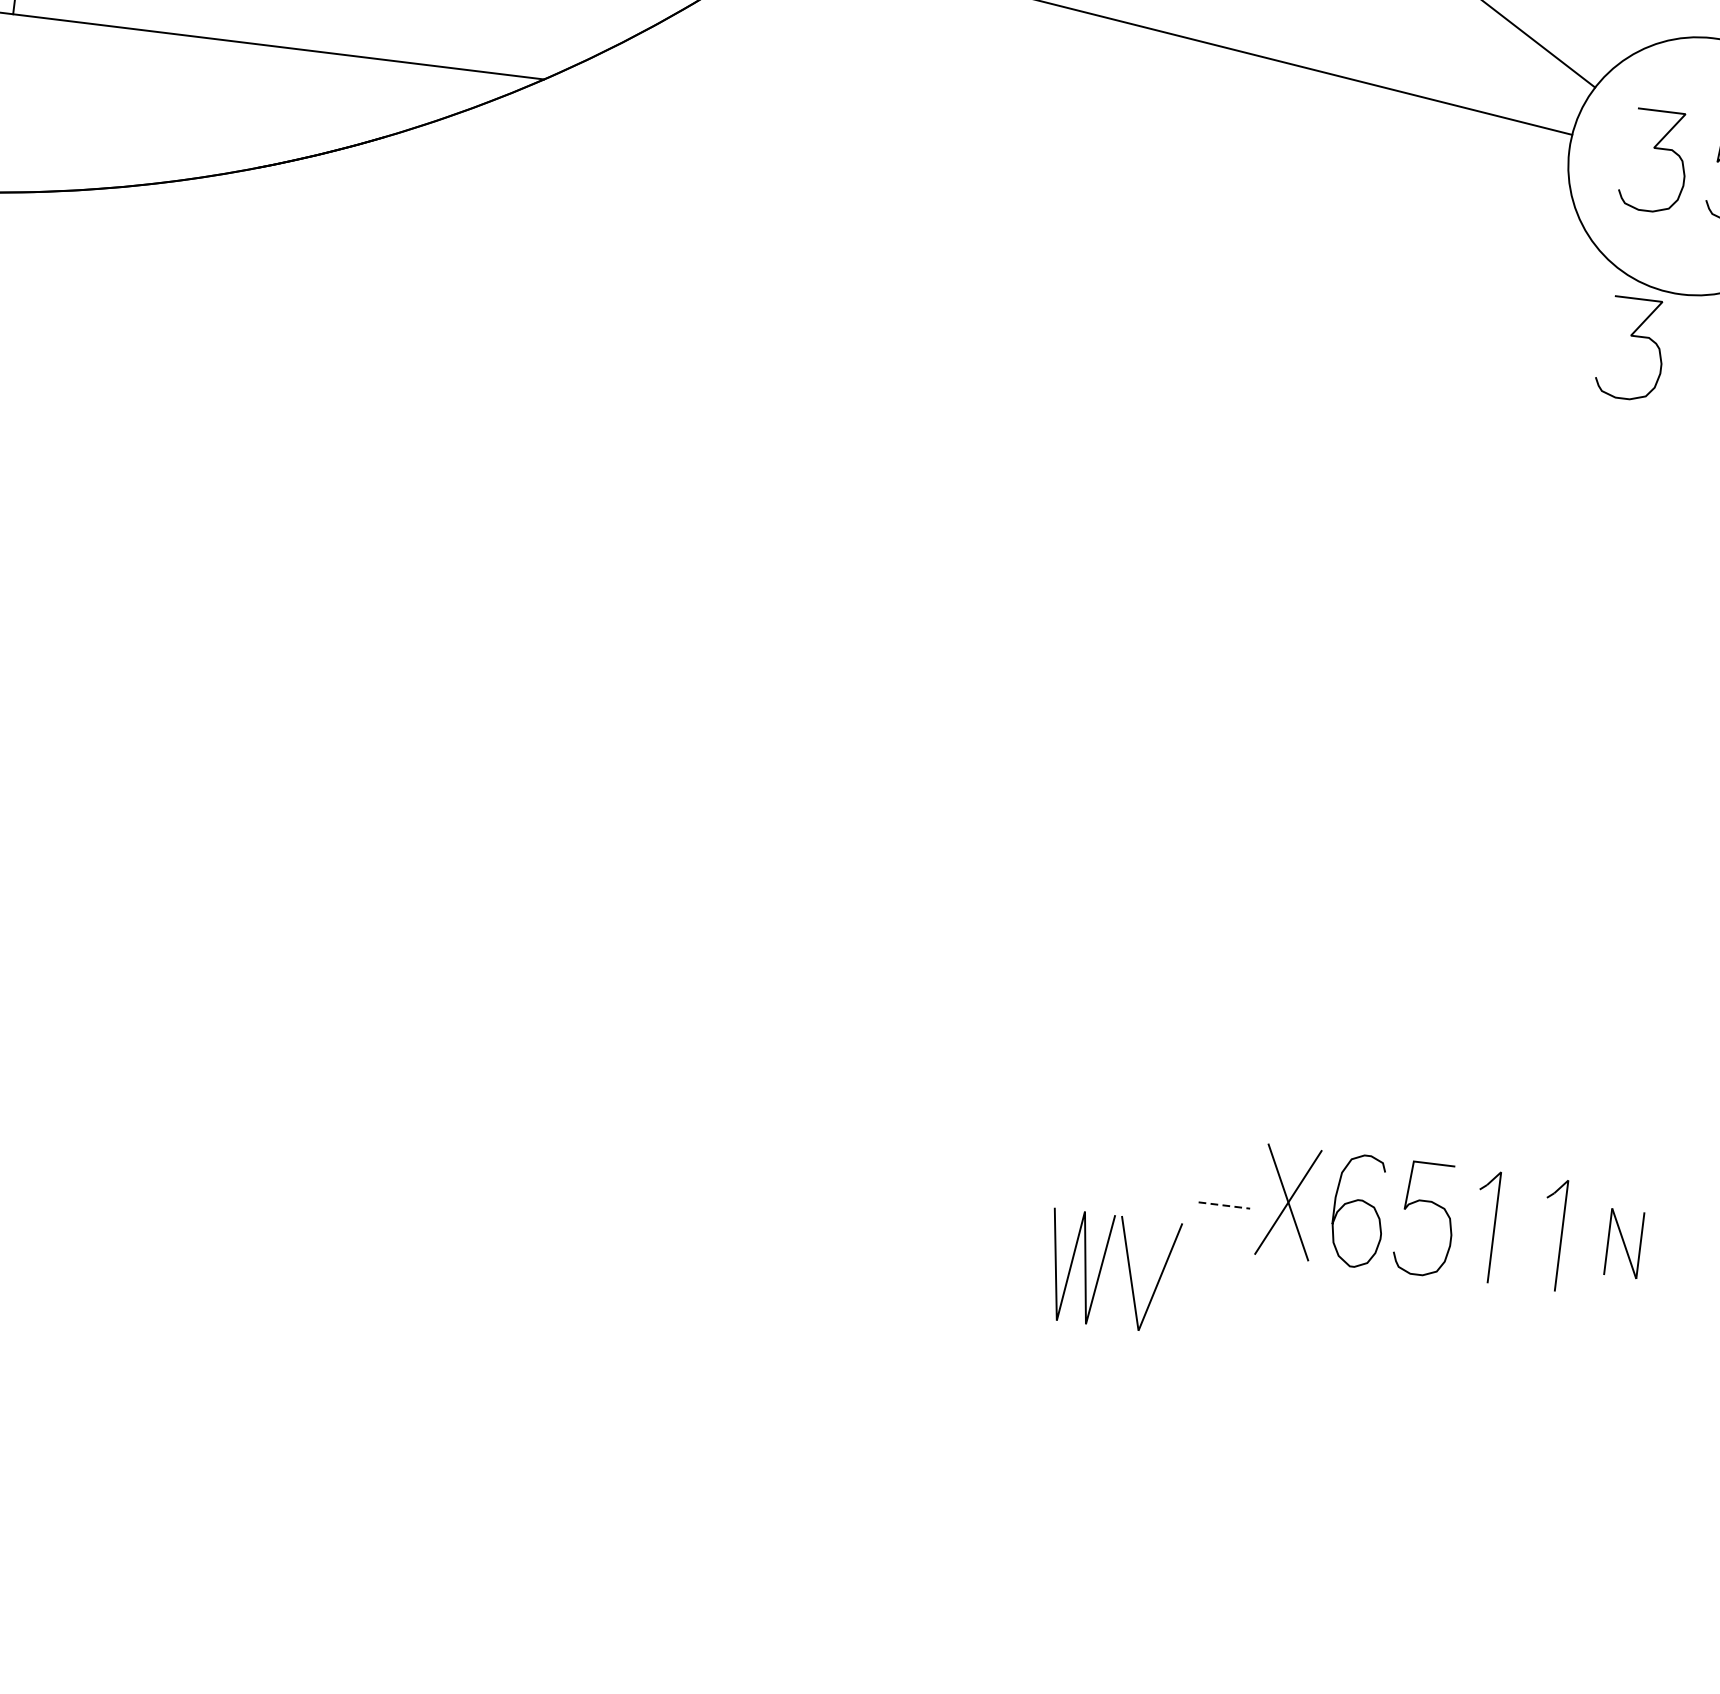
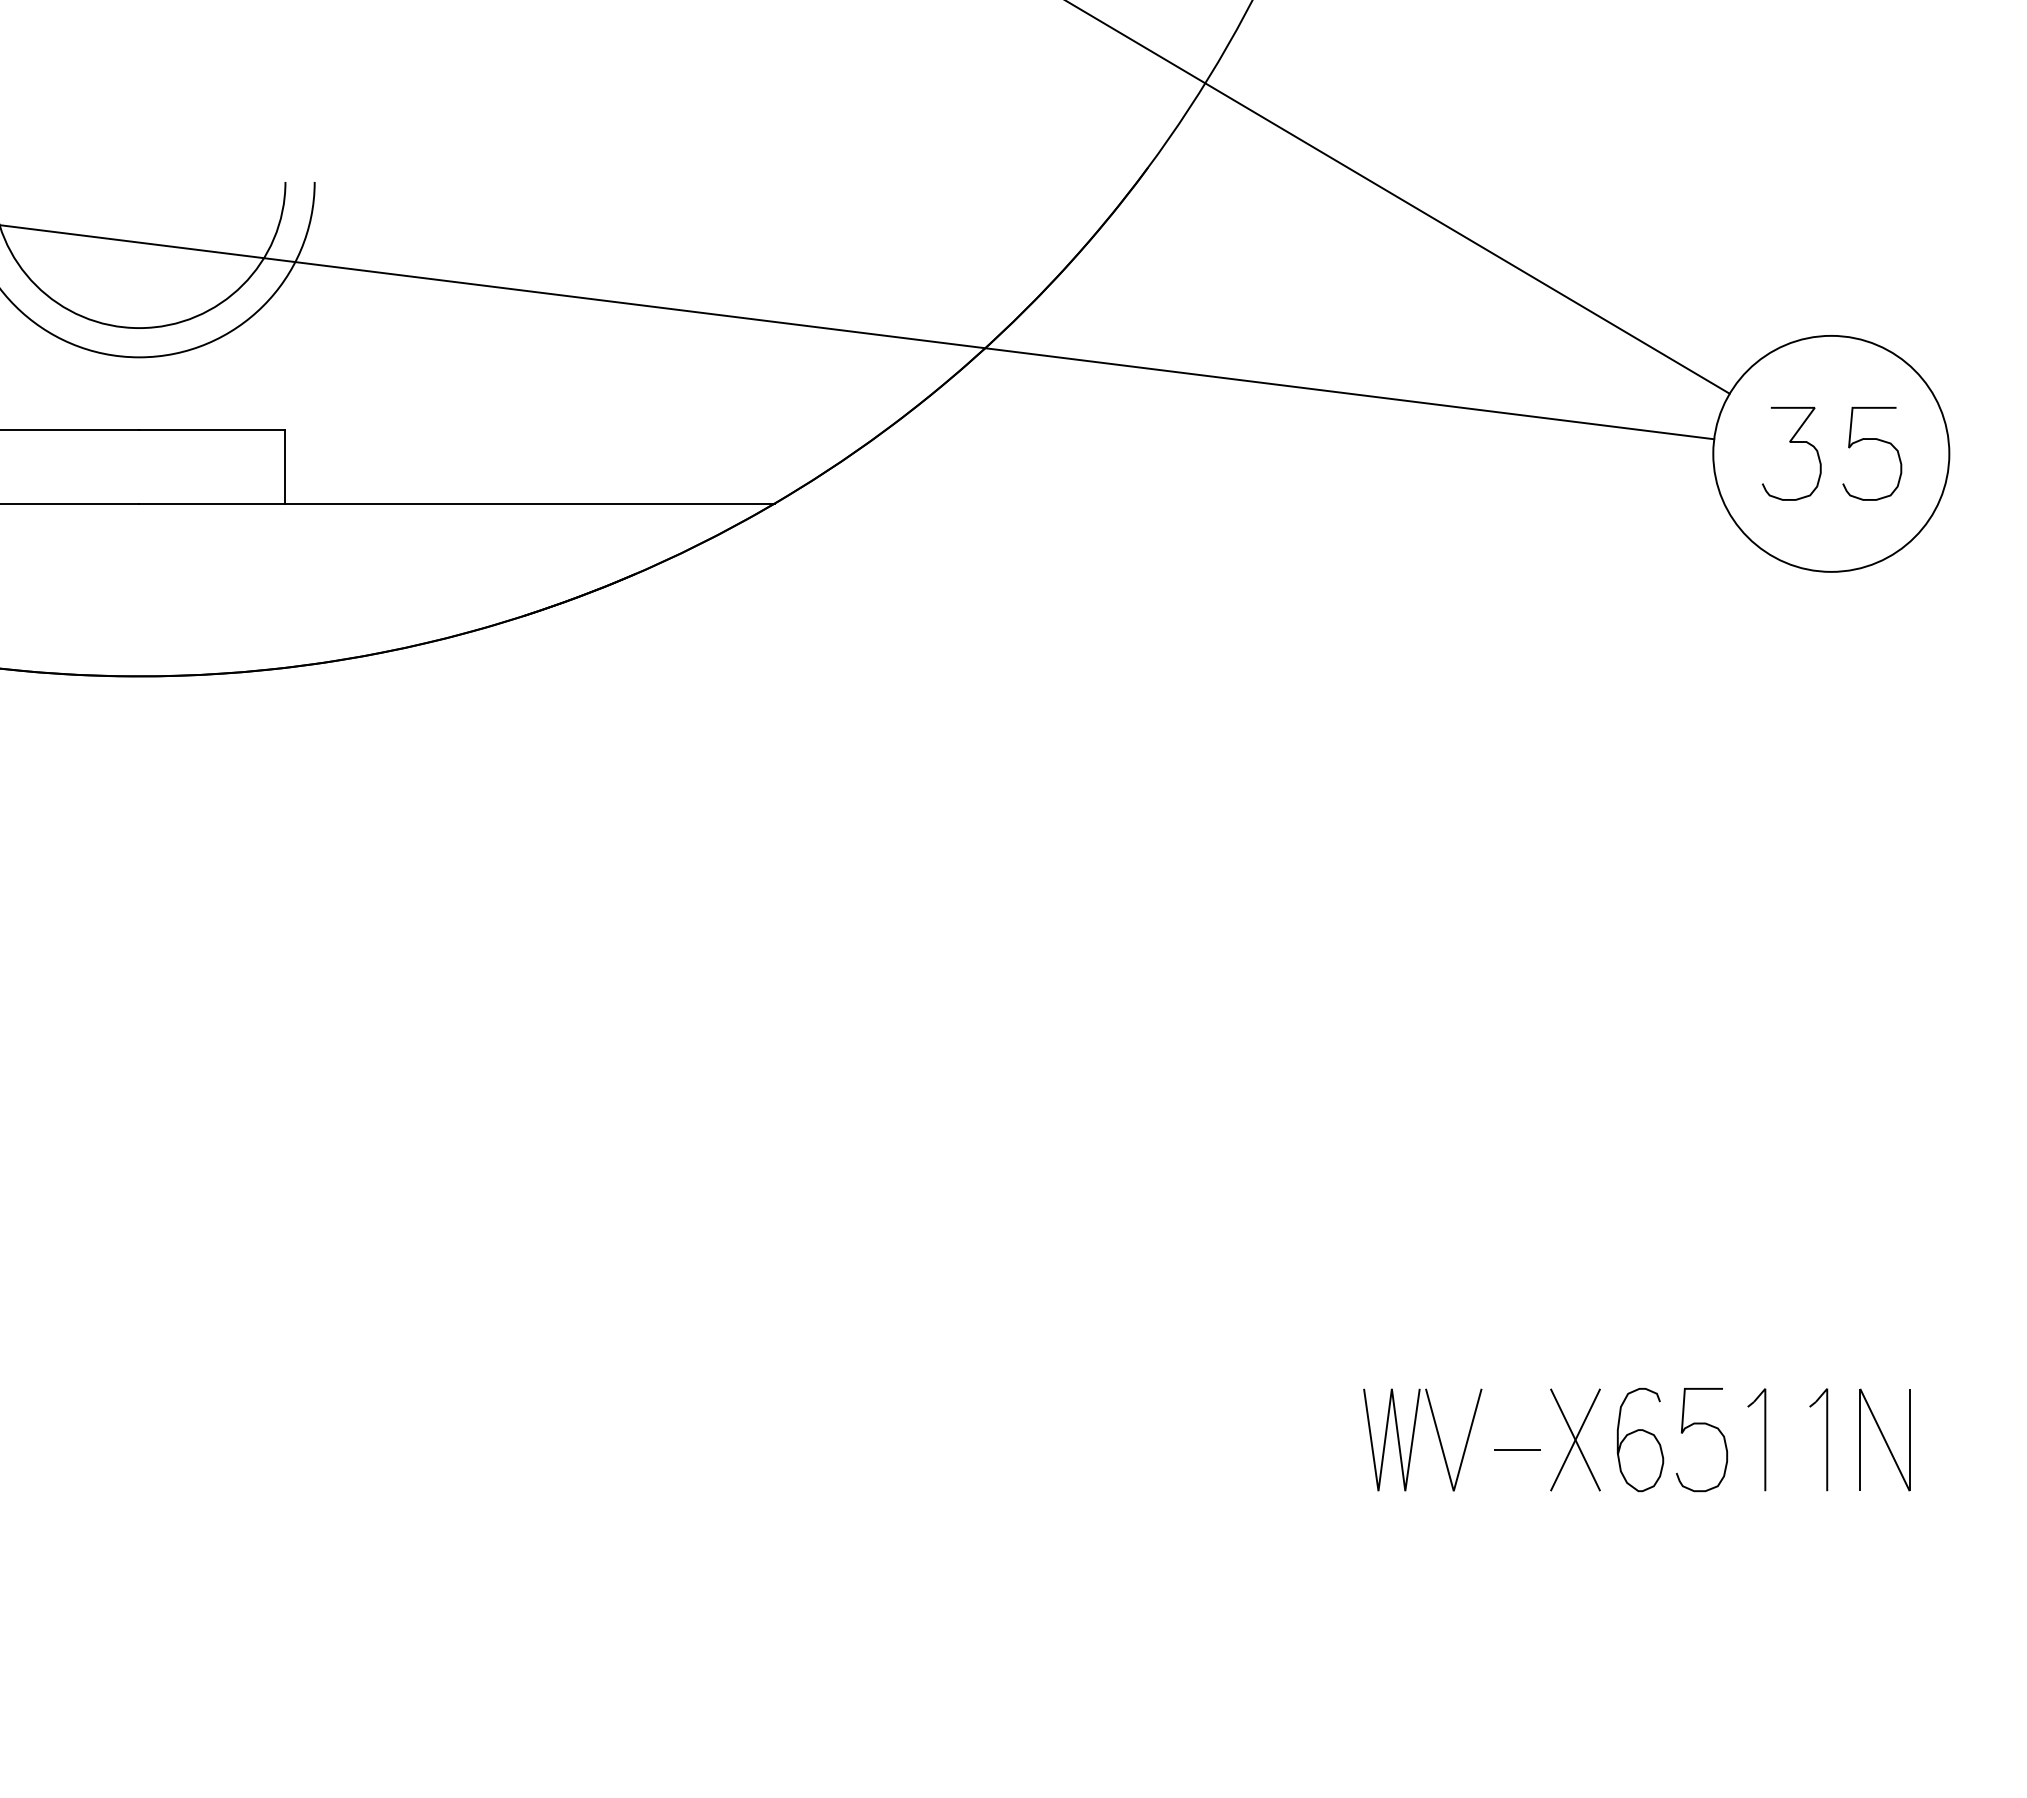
curve: (1632, 336) -> (1791, 615), removed
line: (1224, 1205) -> (1517, 1449), dashed -> solid
part: (1623, 1243) -> (1884, 1439), size x1.67
part: (1103, 1265) -> (1414, 1435), moved

